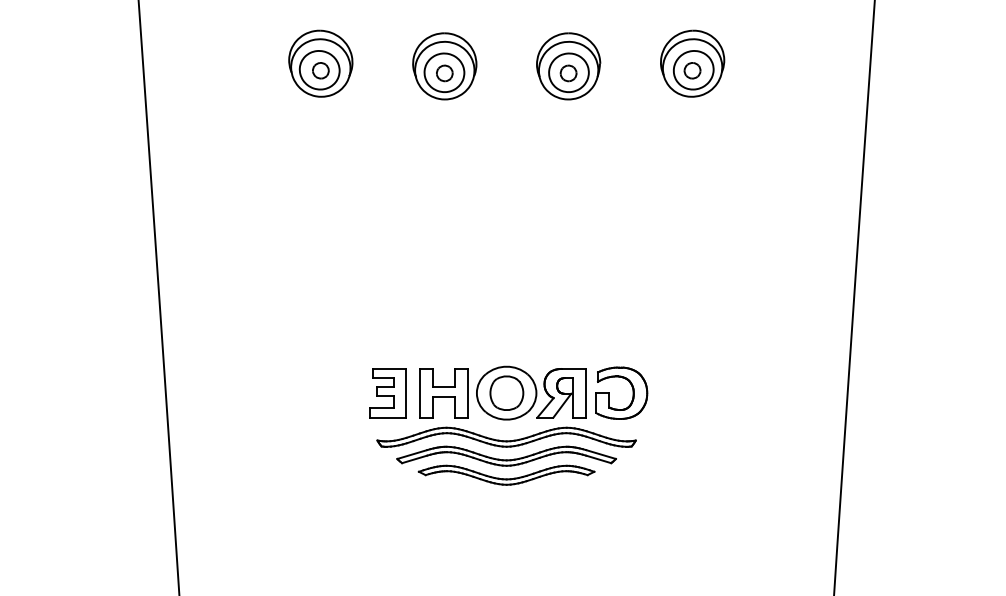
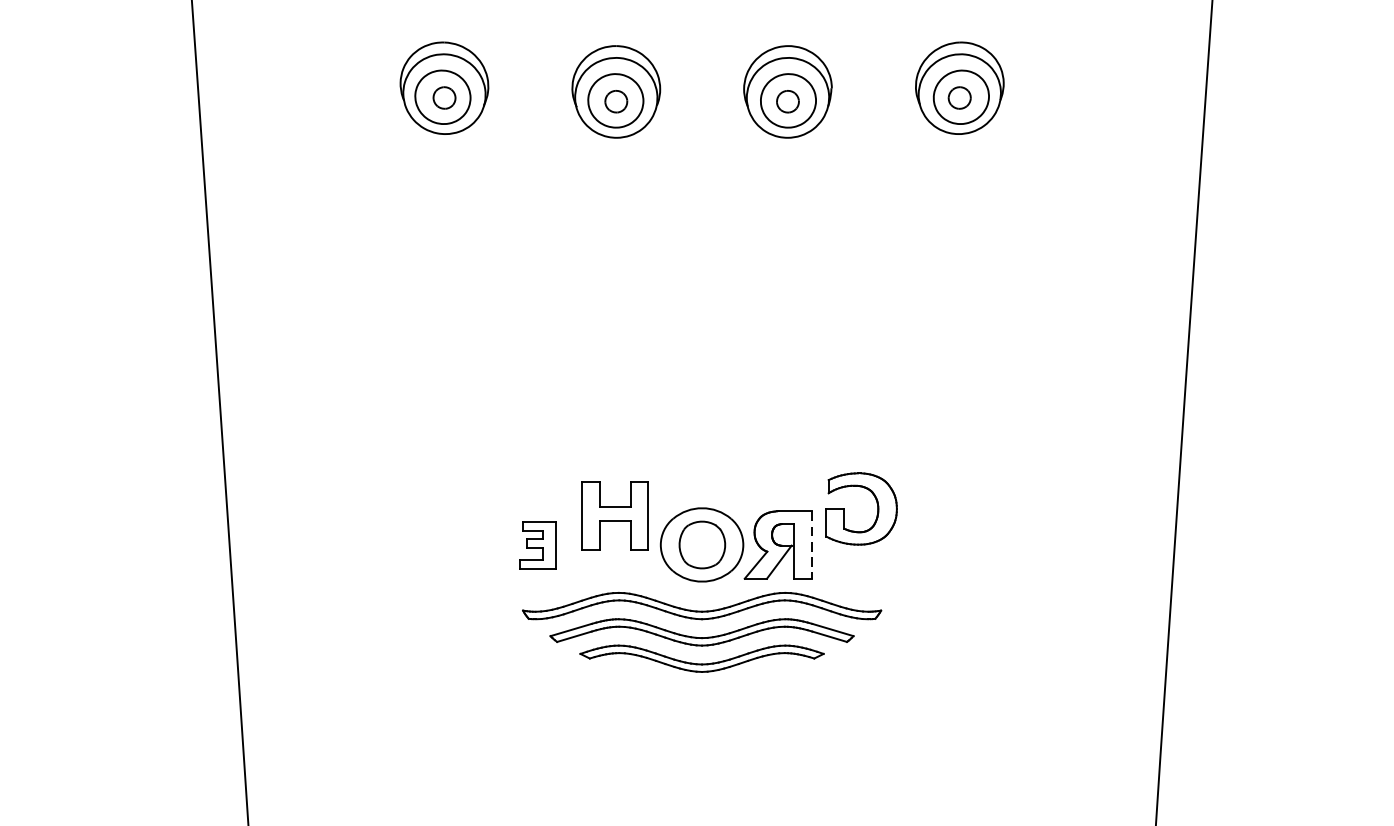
part: (632, 392) -> (876, 507), moved
part: (387, 393) -> (536, 545), size x0.7
part: (443, 393) -> (614, 516), moved
line: (585, 393) -> (811, 545), solid -> dashed

